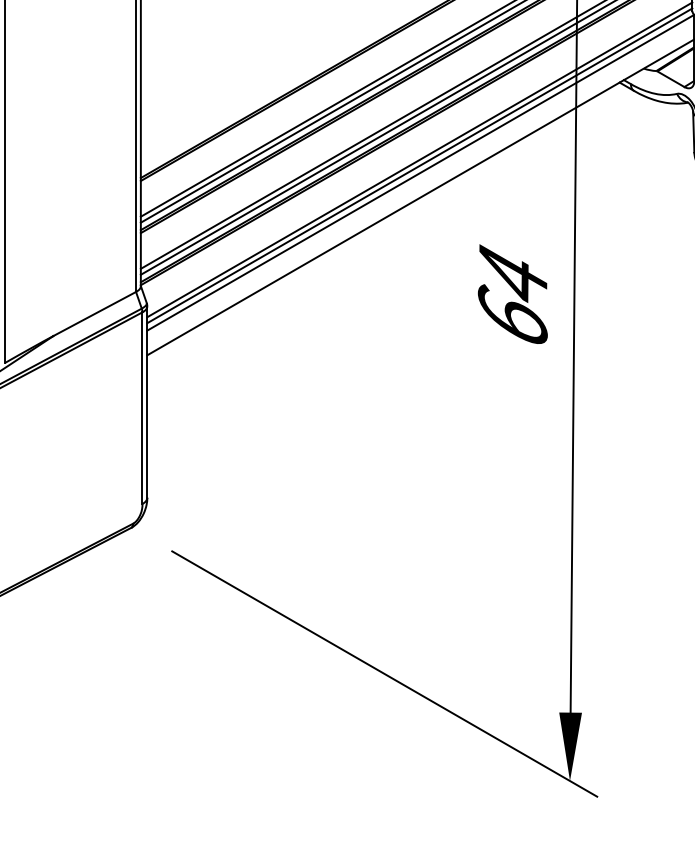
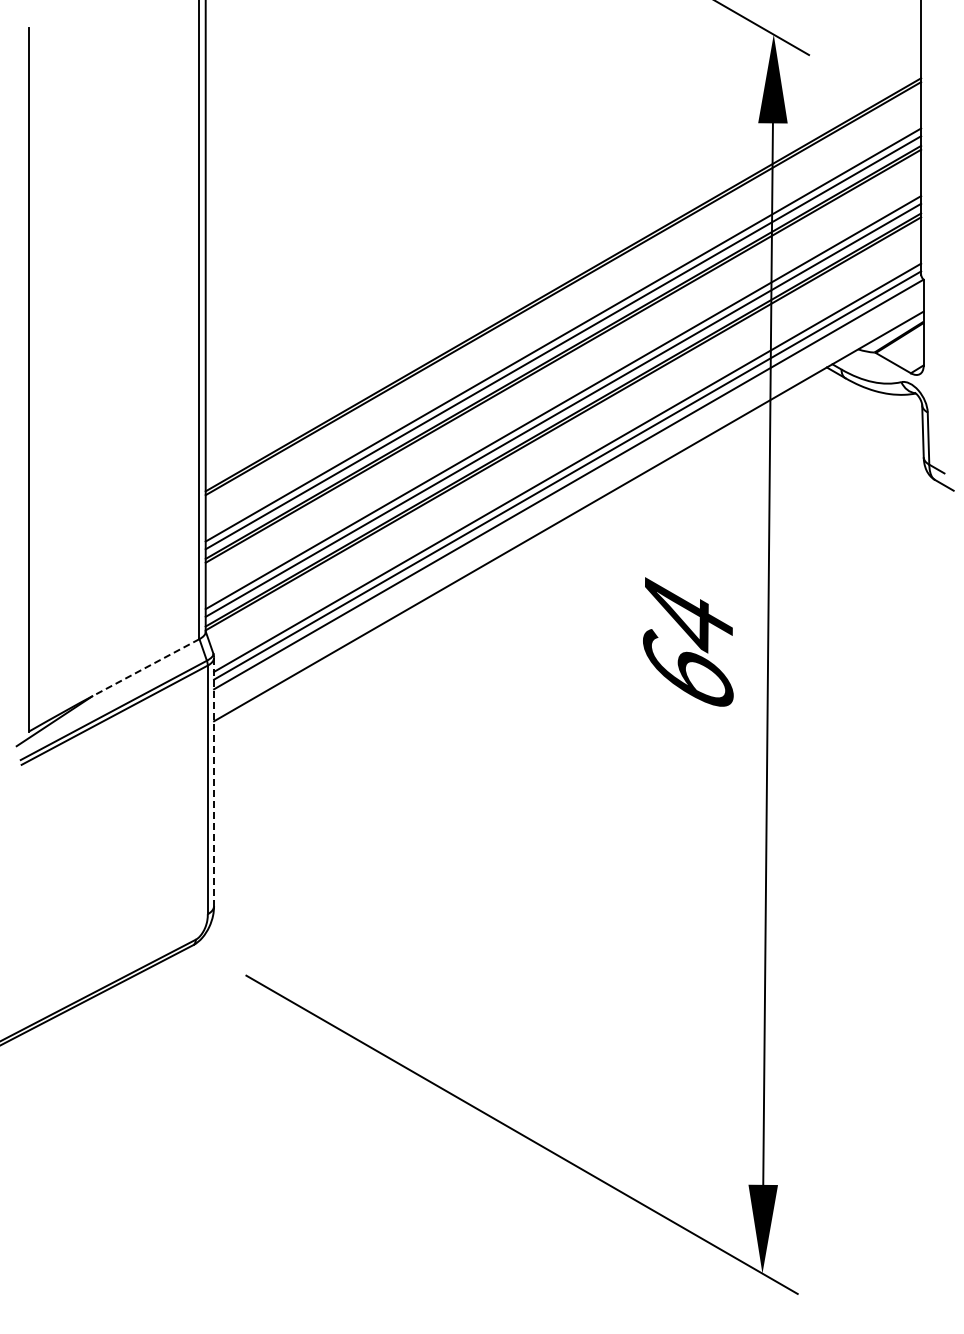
line: (94, 313) -> (145, 667), solid -> dashed
line: (147, 402) -> (214, 782), solid -> dashed

